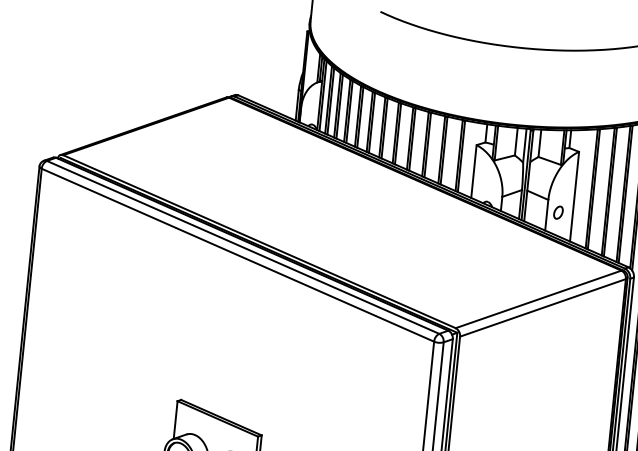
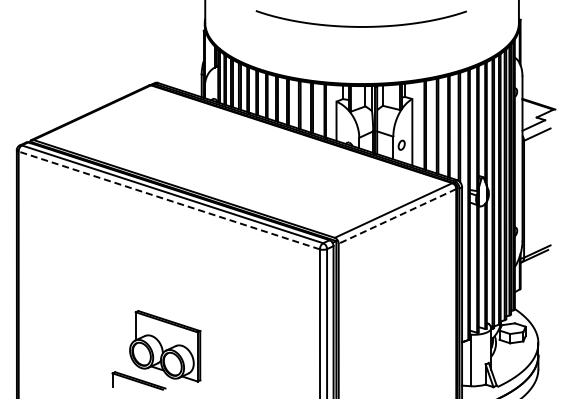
line: (236, 255) -> (168, 200), solid -> dashed
line: (543, 308) -> (397, 216), solid -> dashed

